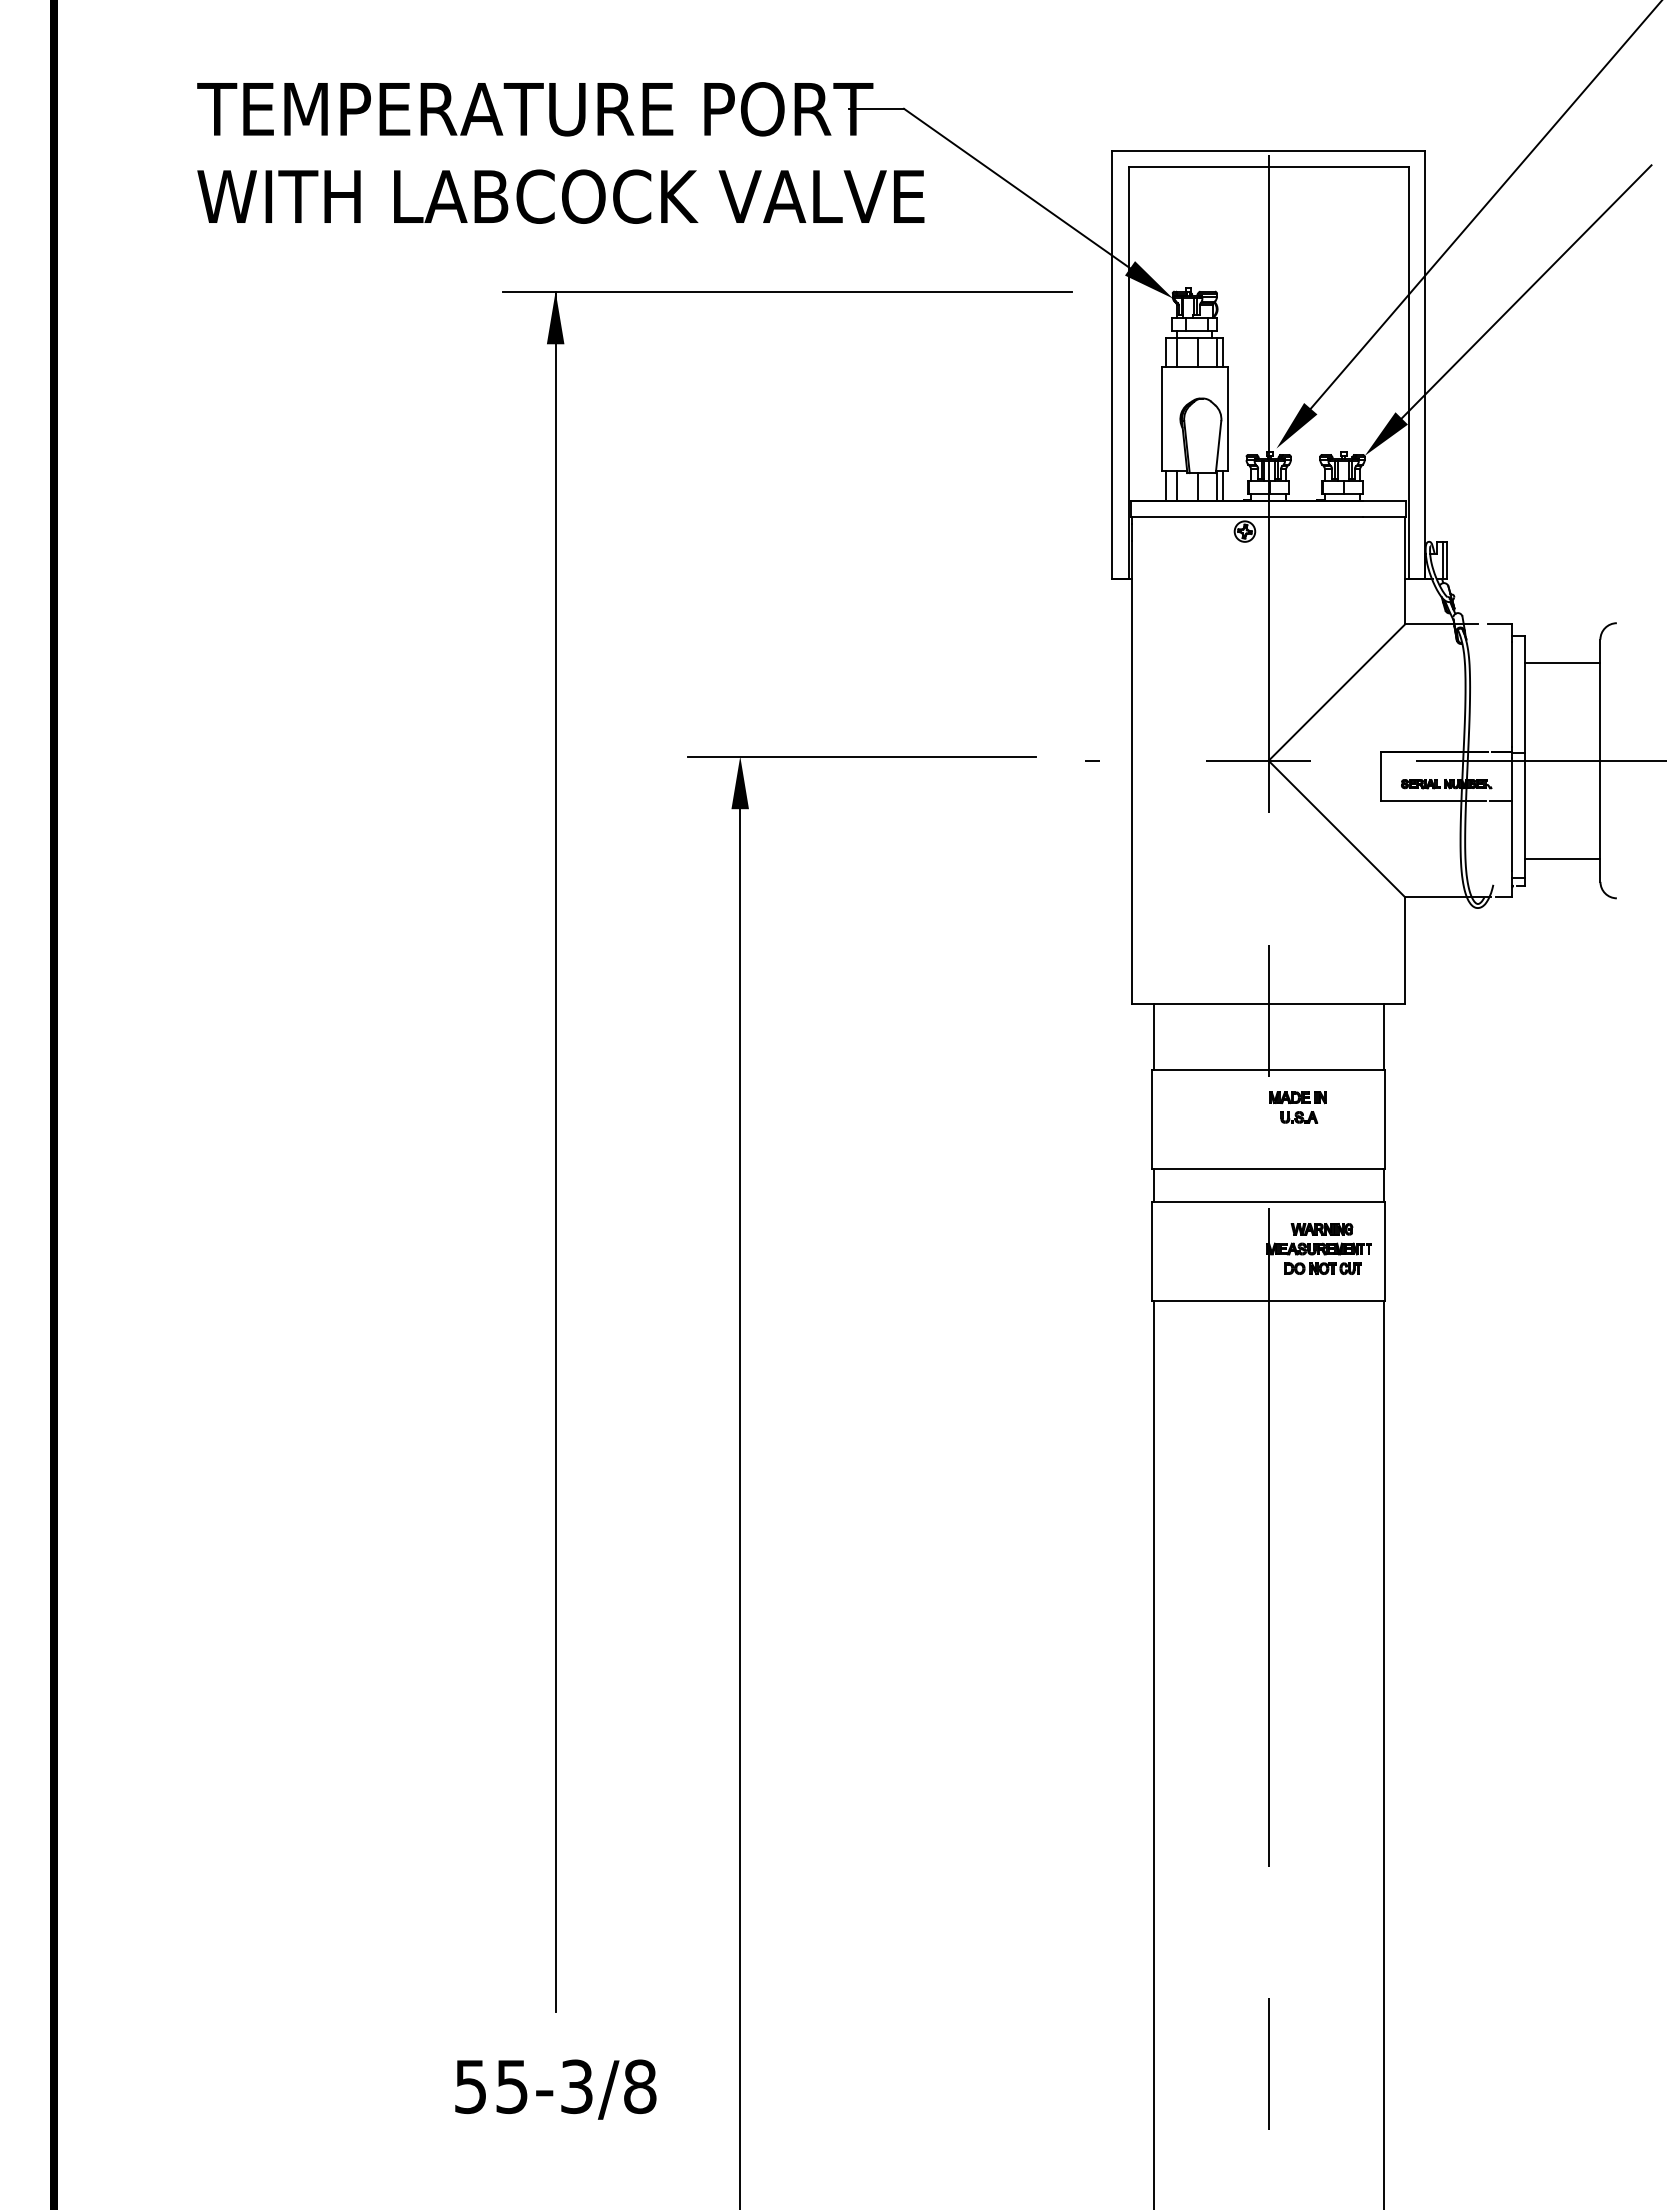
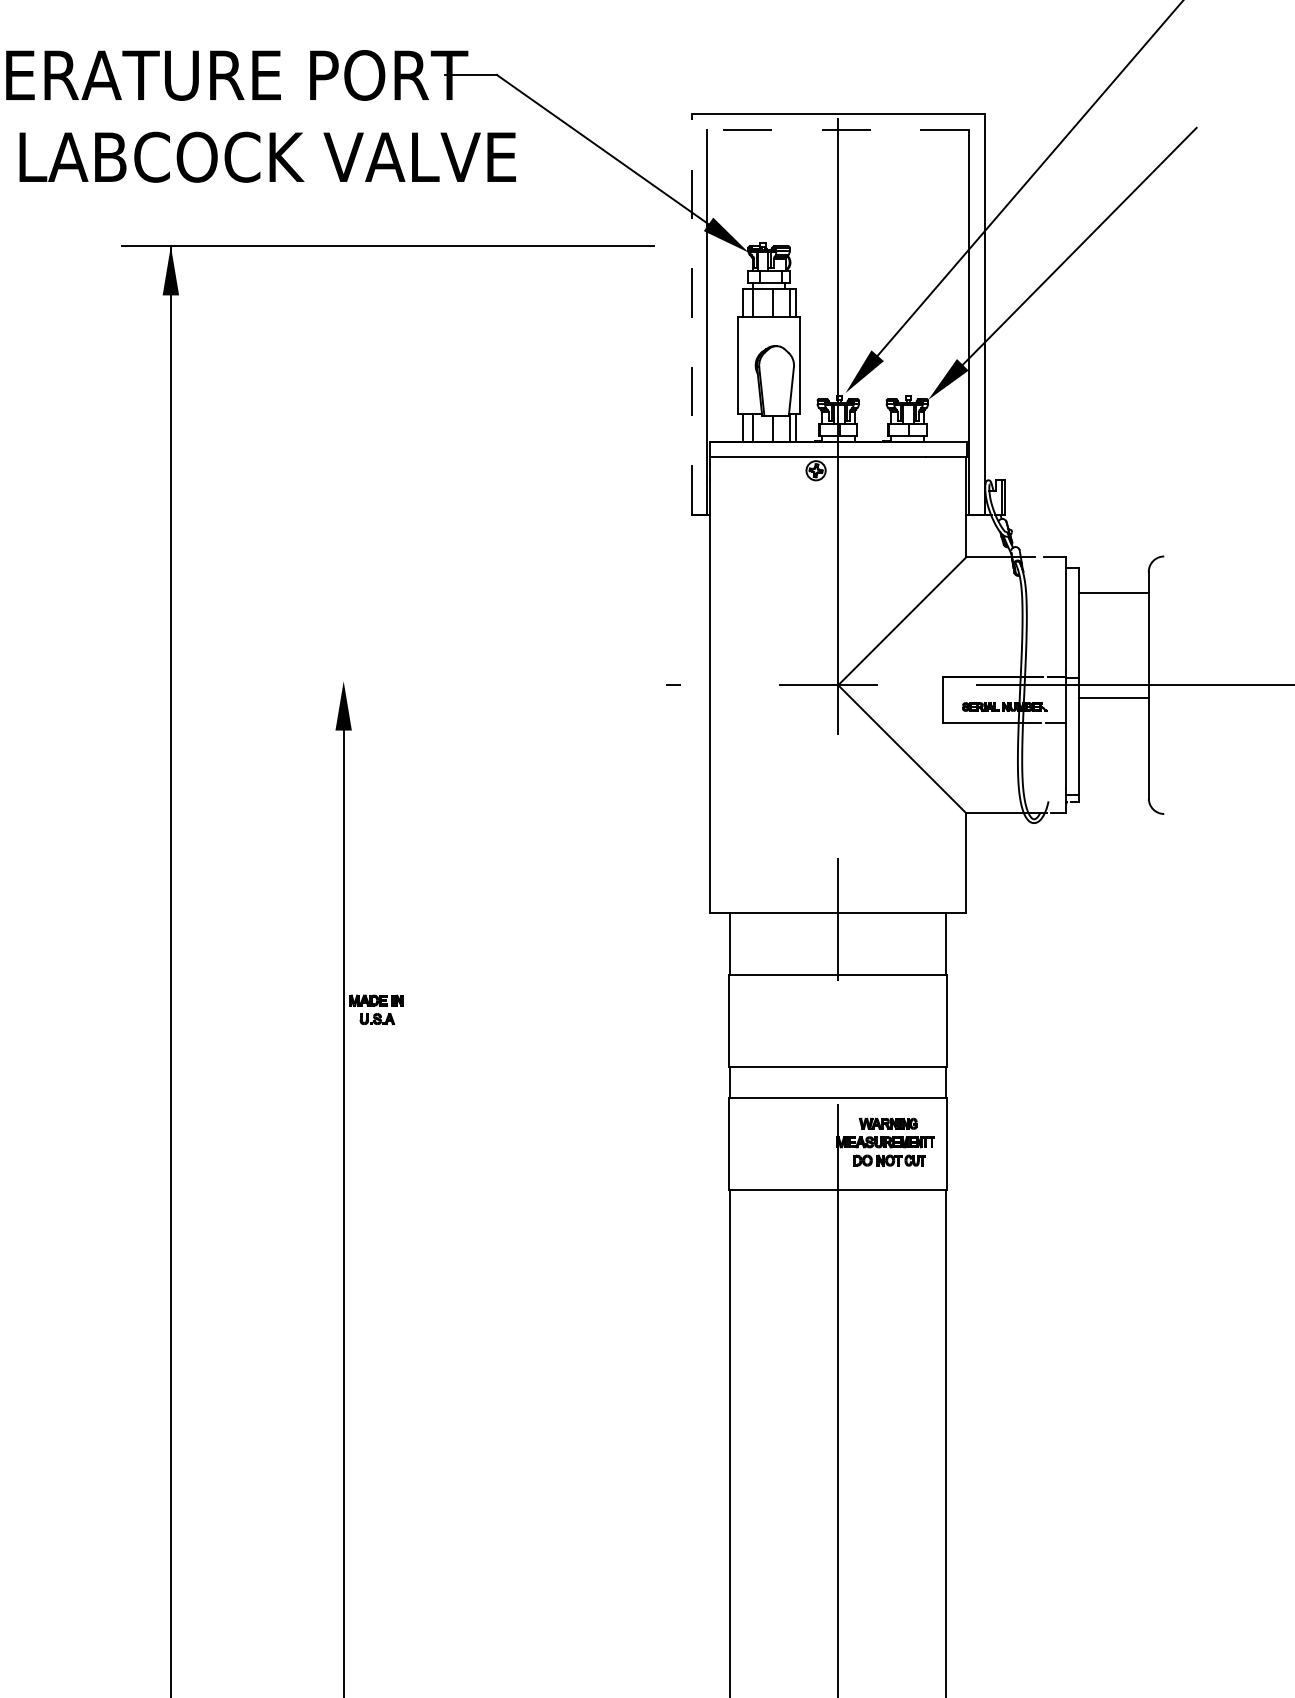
line: (1268, 167) -> (838, 129), solid -> dashed
line: (1112, 364) -> (692, 314), solid -> dashed
line: (861, 756) -> (457, 681), removed
line: (1562, 858) -> (1113, 698), moved
part: (1297, 1107) -> (375, 1009), moved

